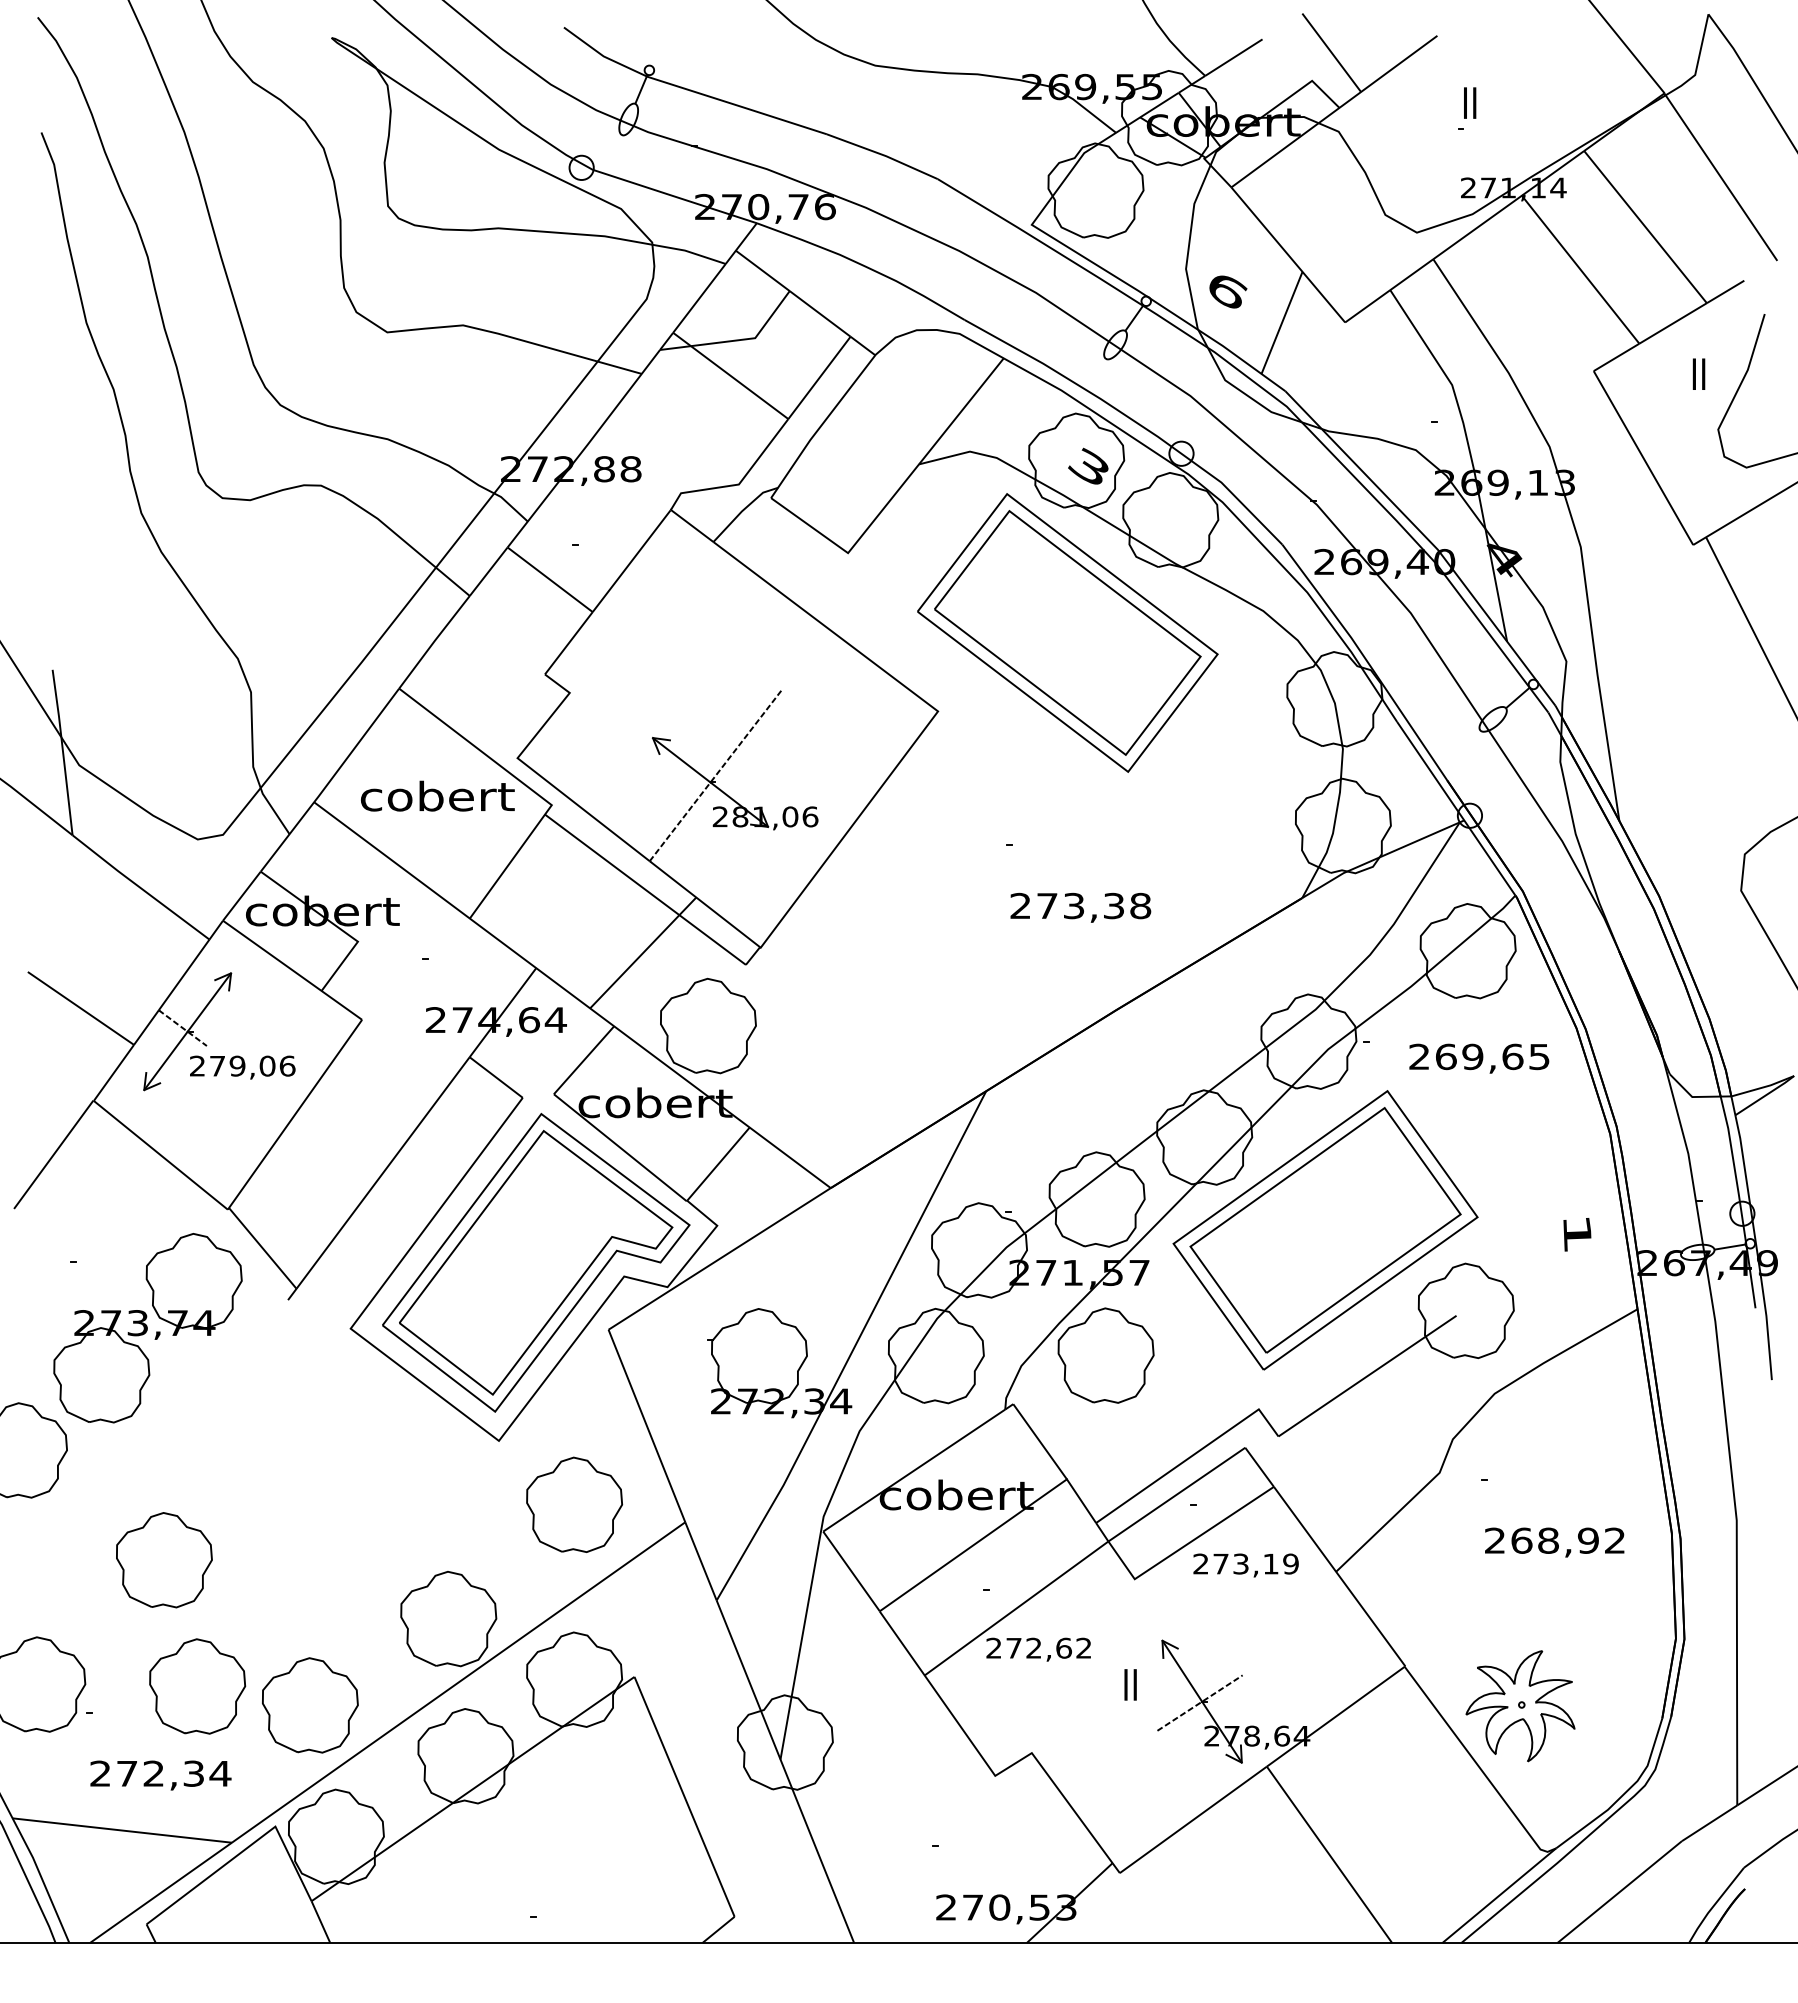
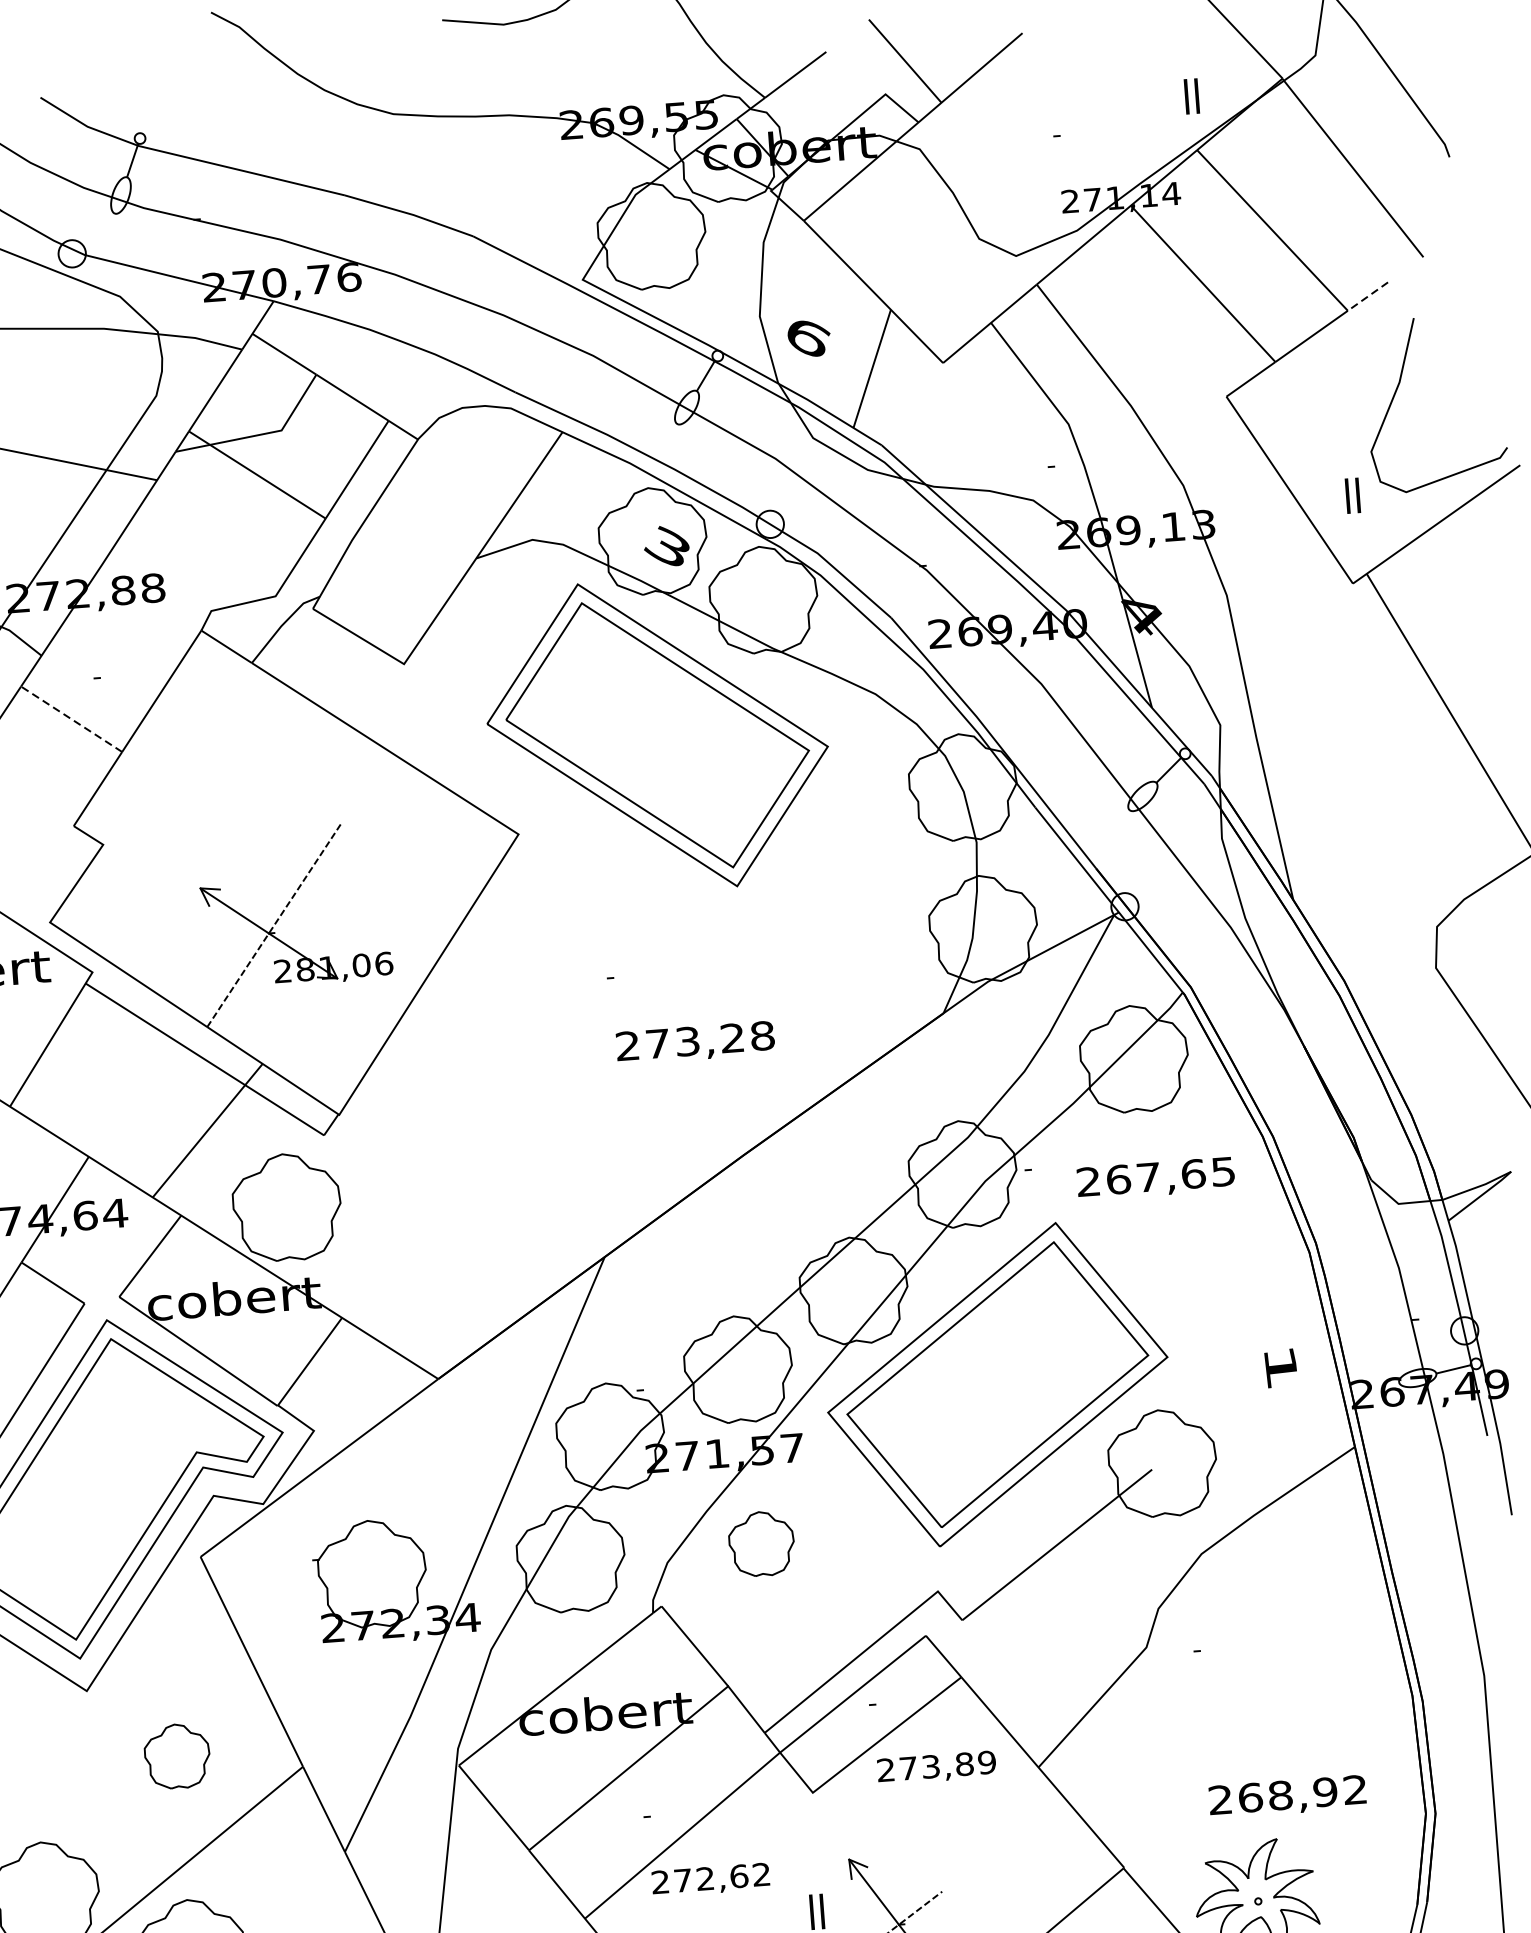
text: (1470, 102) -> (1192, 95), moved
line: (1725, 291) -> (1367, 296), solid -> dashed
text: (1698, 373) -> (1352, 494), moved
line: (549, 579) -> (70, 719), solid -> dashed
text: (1113, 906) -> (732, 1038), 273,38 -> 273,28
text: (1472, 1056) -> (1148, 1176), 269,65 -> 267,65
part: (1105, 1355) -> (761, 1543), size x0.6
part: (574, 1504) -> (177, 1756), size x0.6
text: (1554, 1542) -> (1287, 1796), moved
text: (1270, 1563) -> (964, 1763), 273,19 -> 273,89

